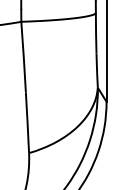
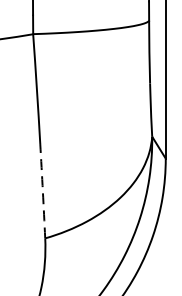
arc: (27, 122) -> (42, 190), solid -> dashed

